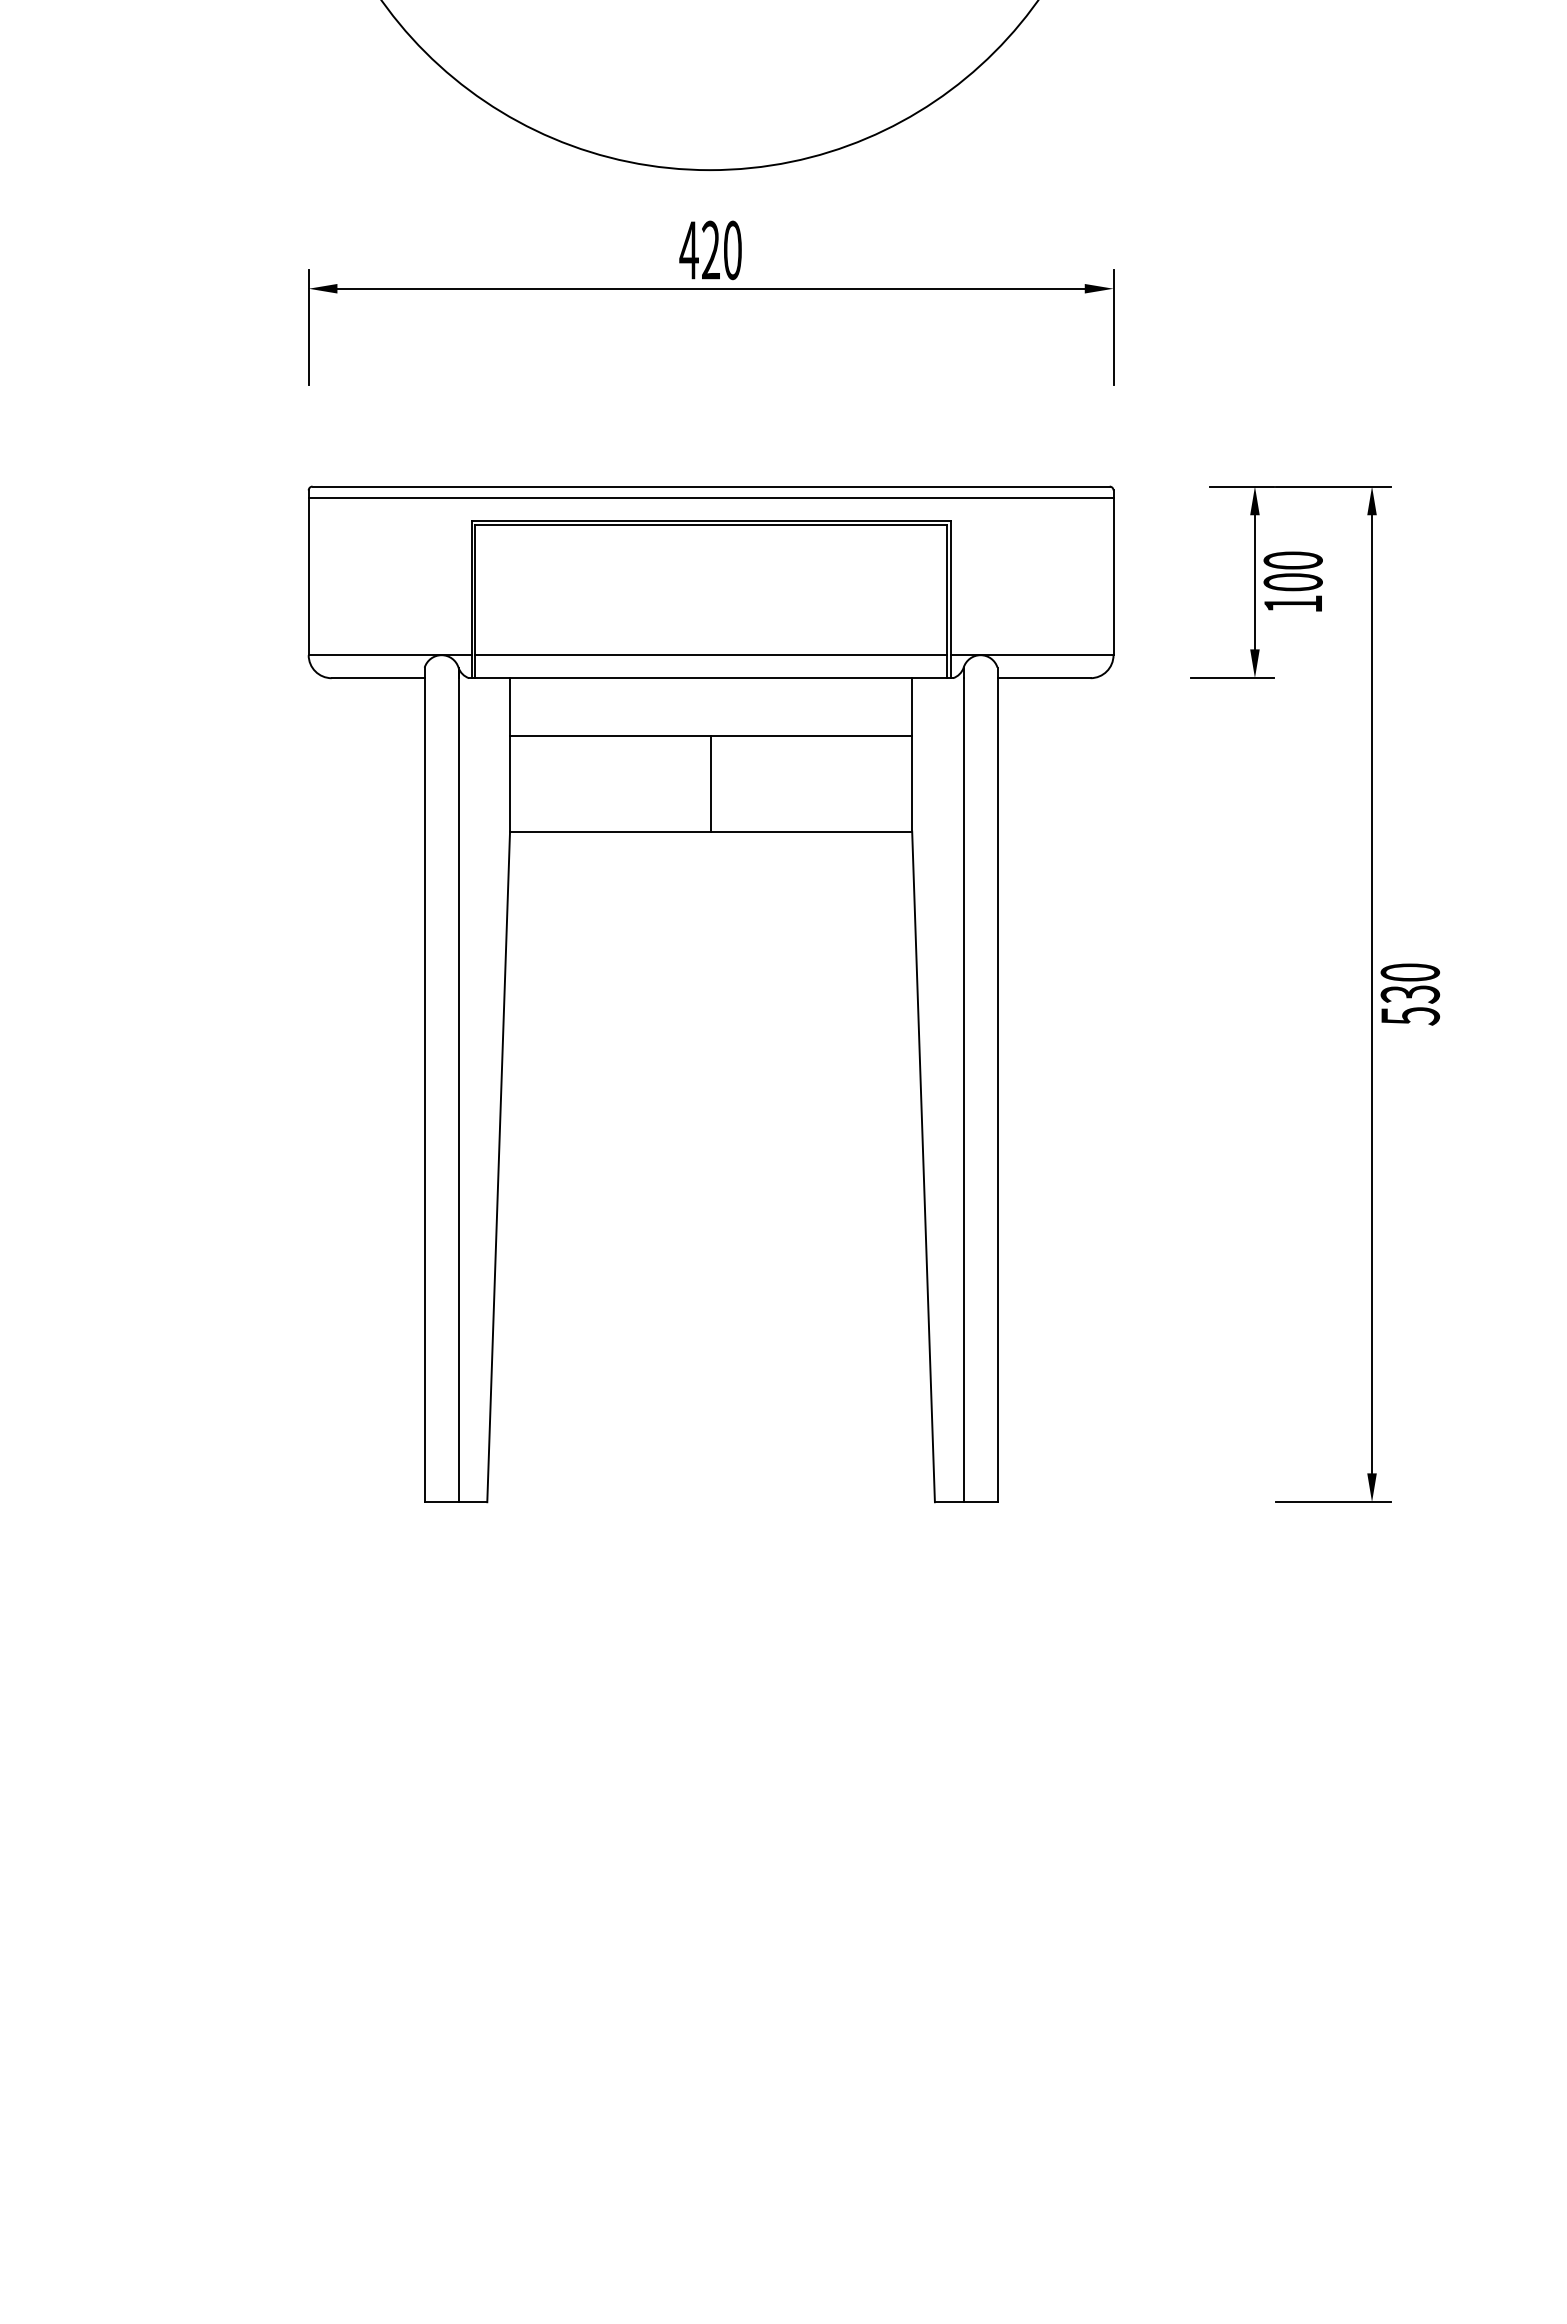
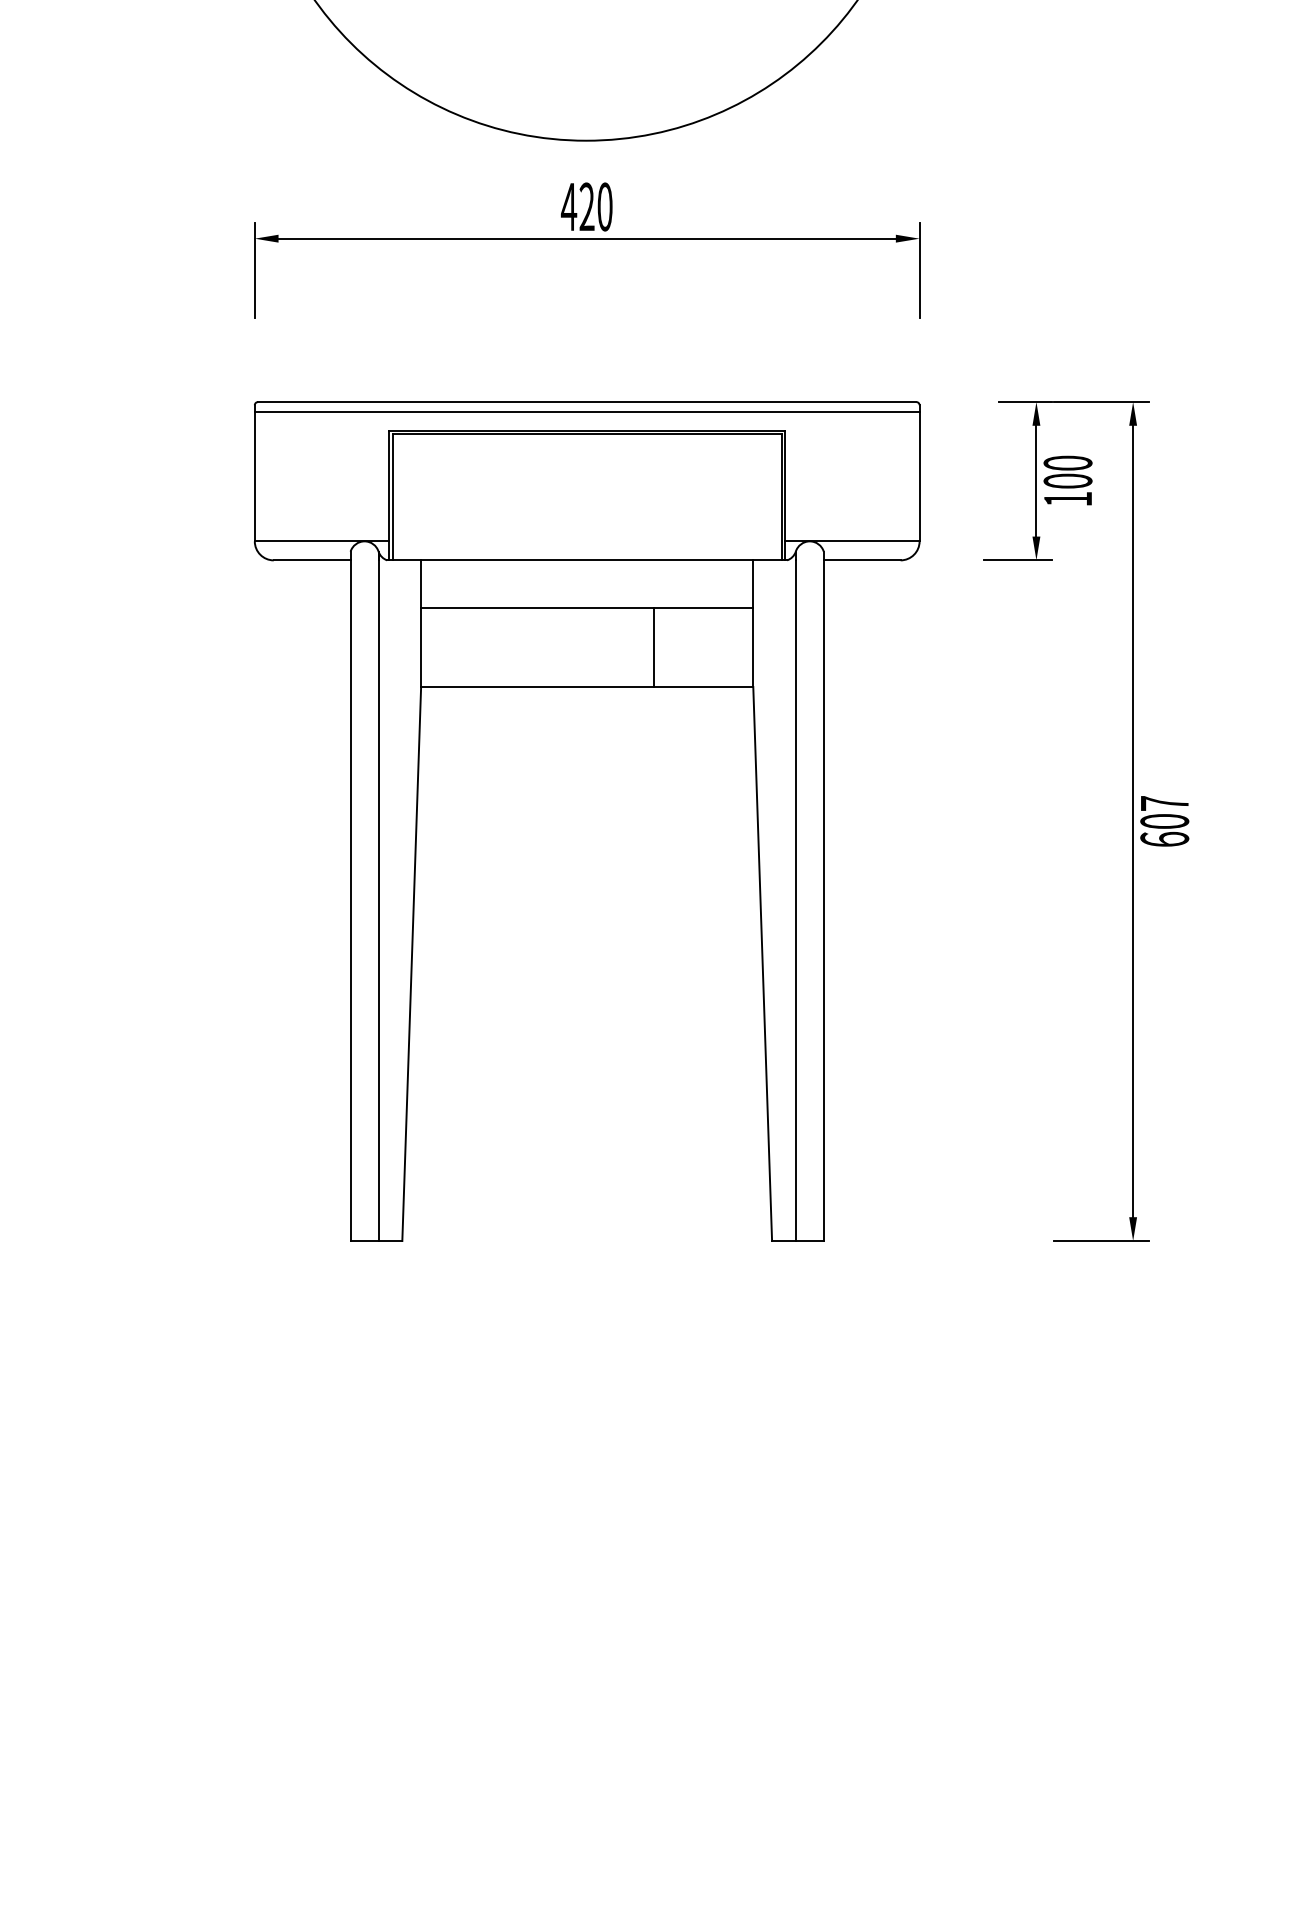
line: (710, 655) -> (586, 541), removed
line: (711, 783) -> (654, 647), moved
text: (1410, 994) -> (1164, 821), 530 -> 607

